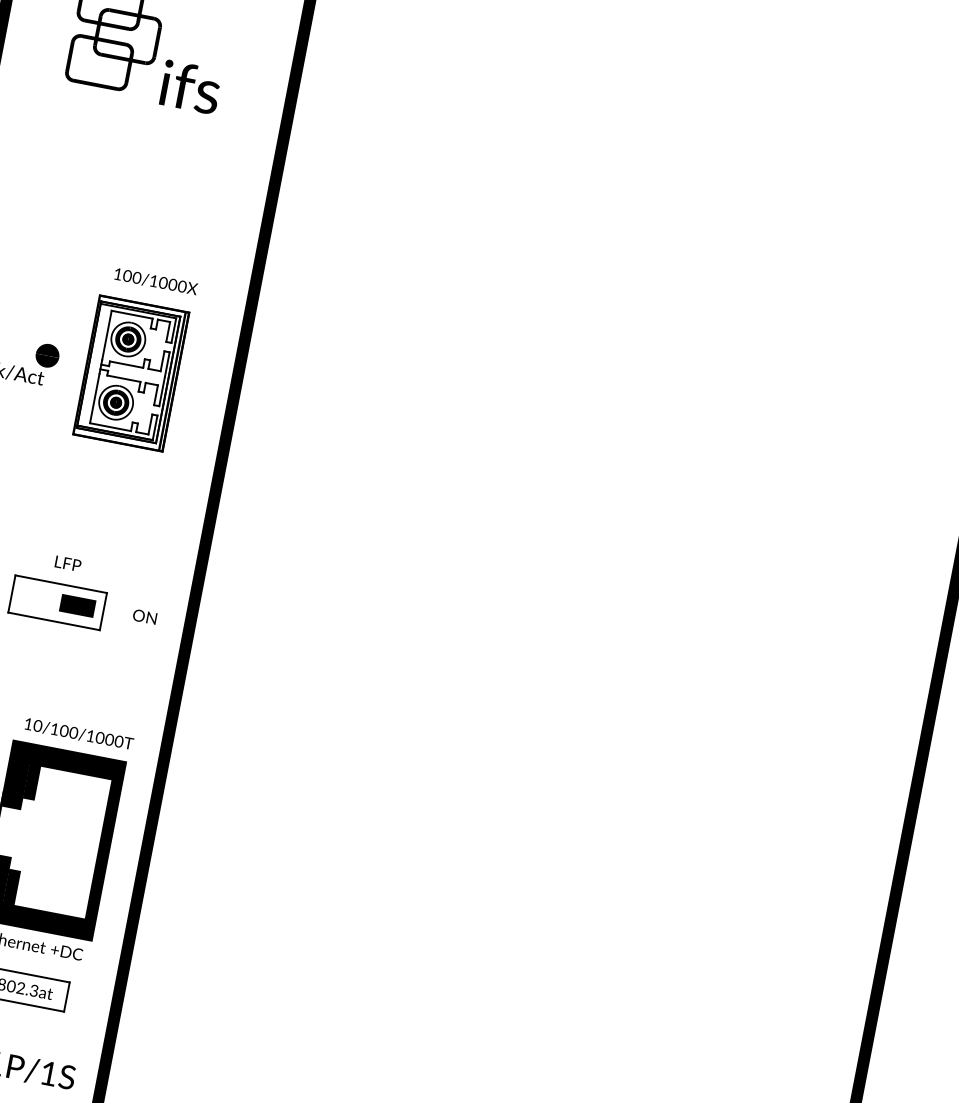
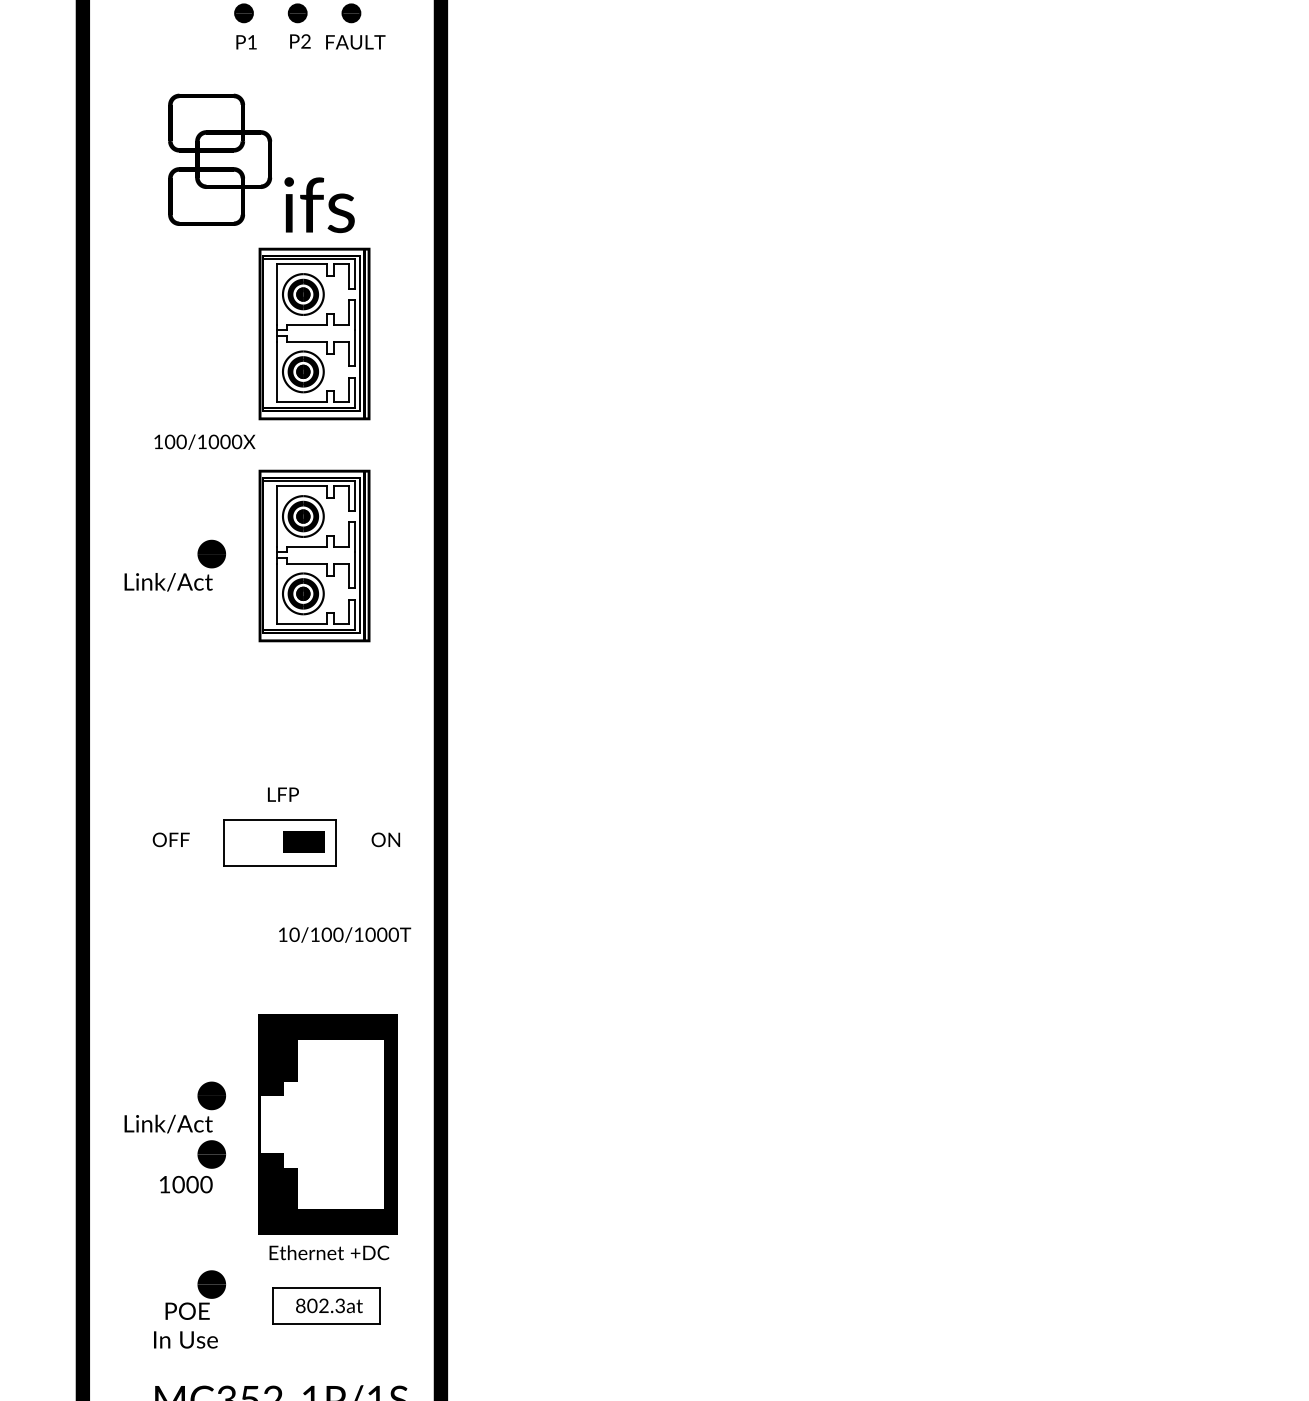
part: (166, 191) -> (314, 333), added
text: (155, 281) -> (204, 441), moved
text: (79, 733) -> (345, 934), moved

